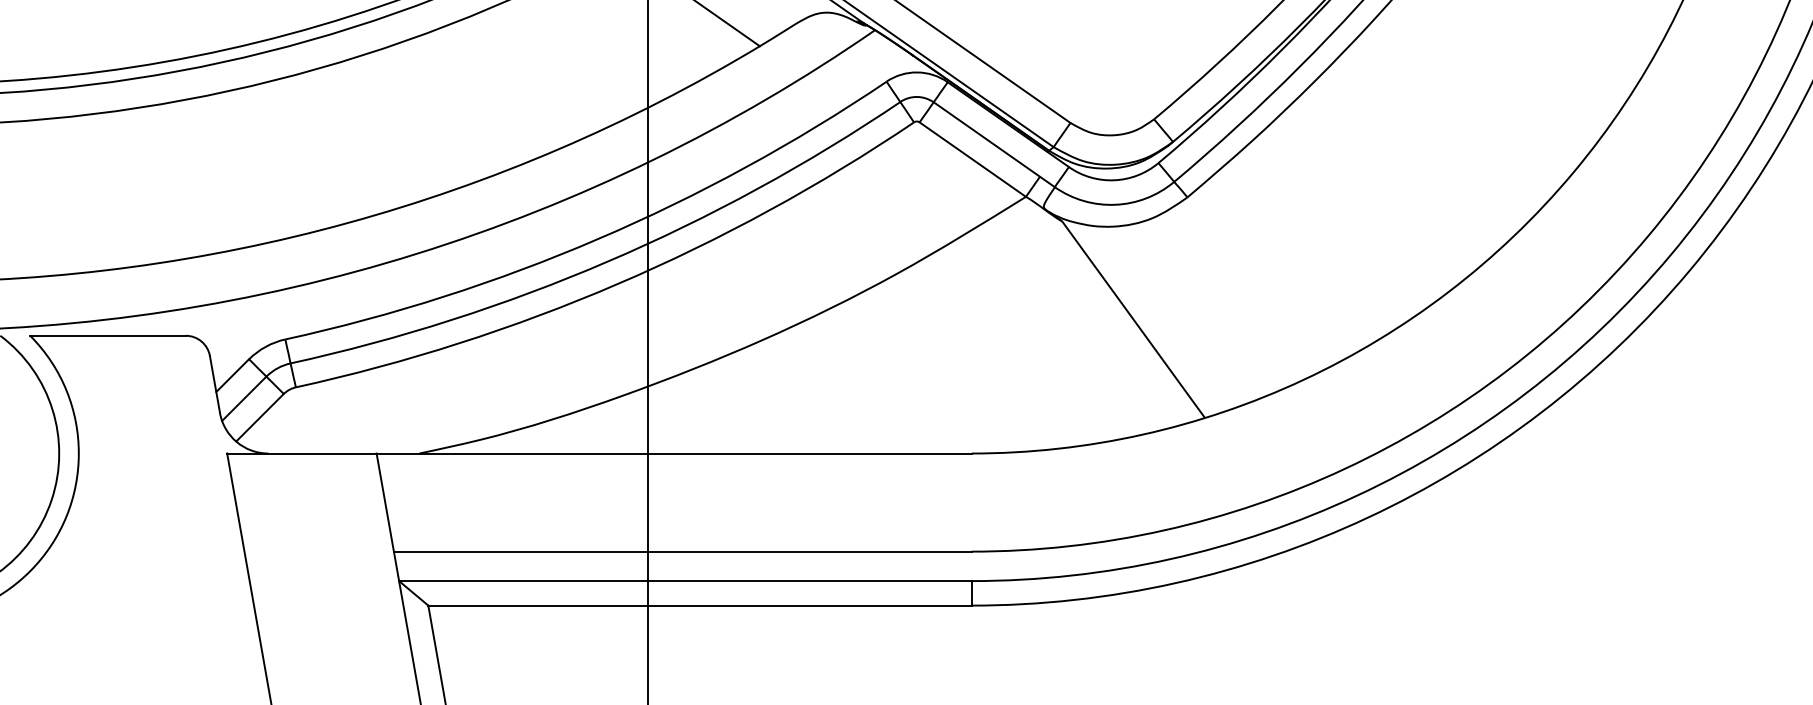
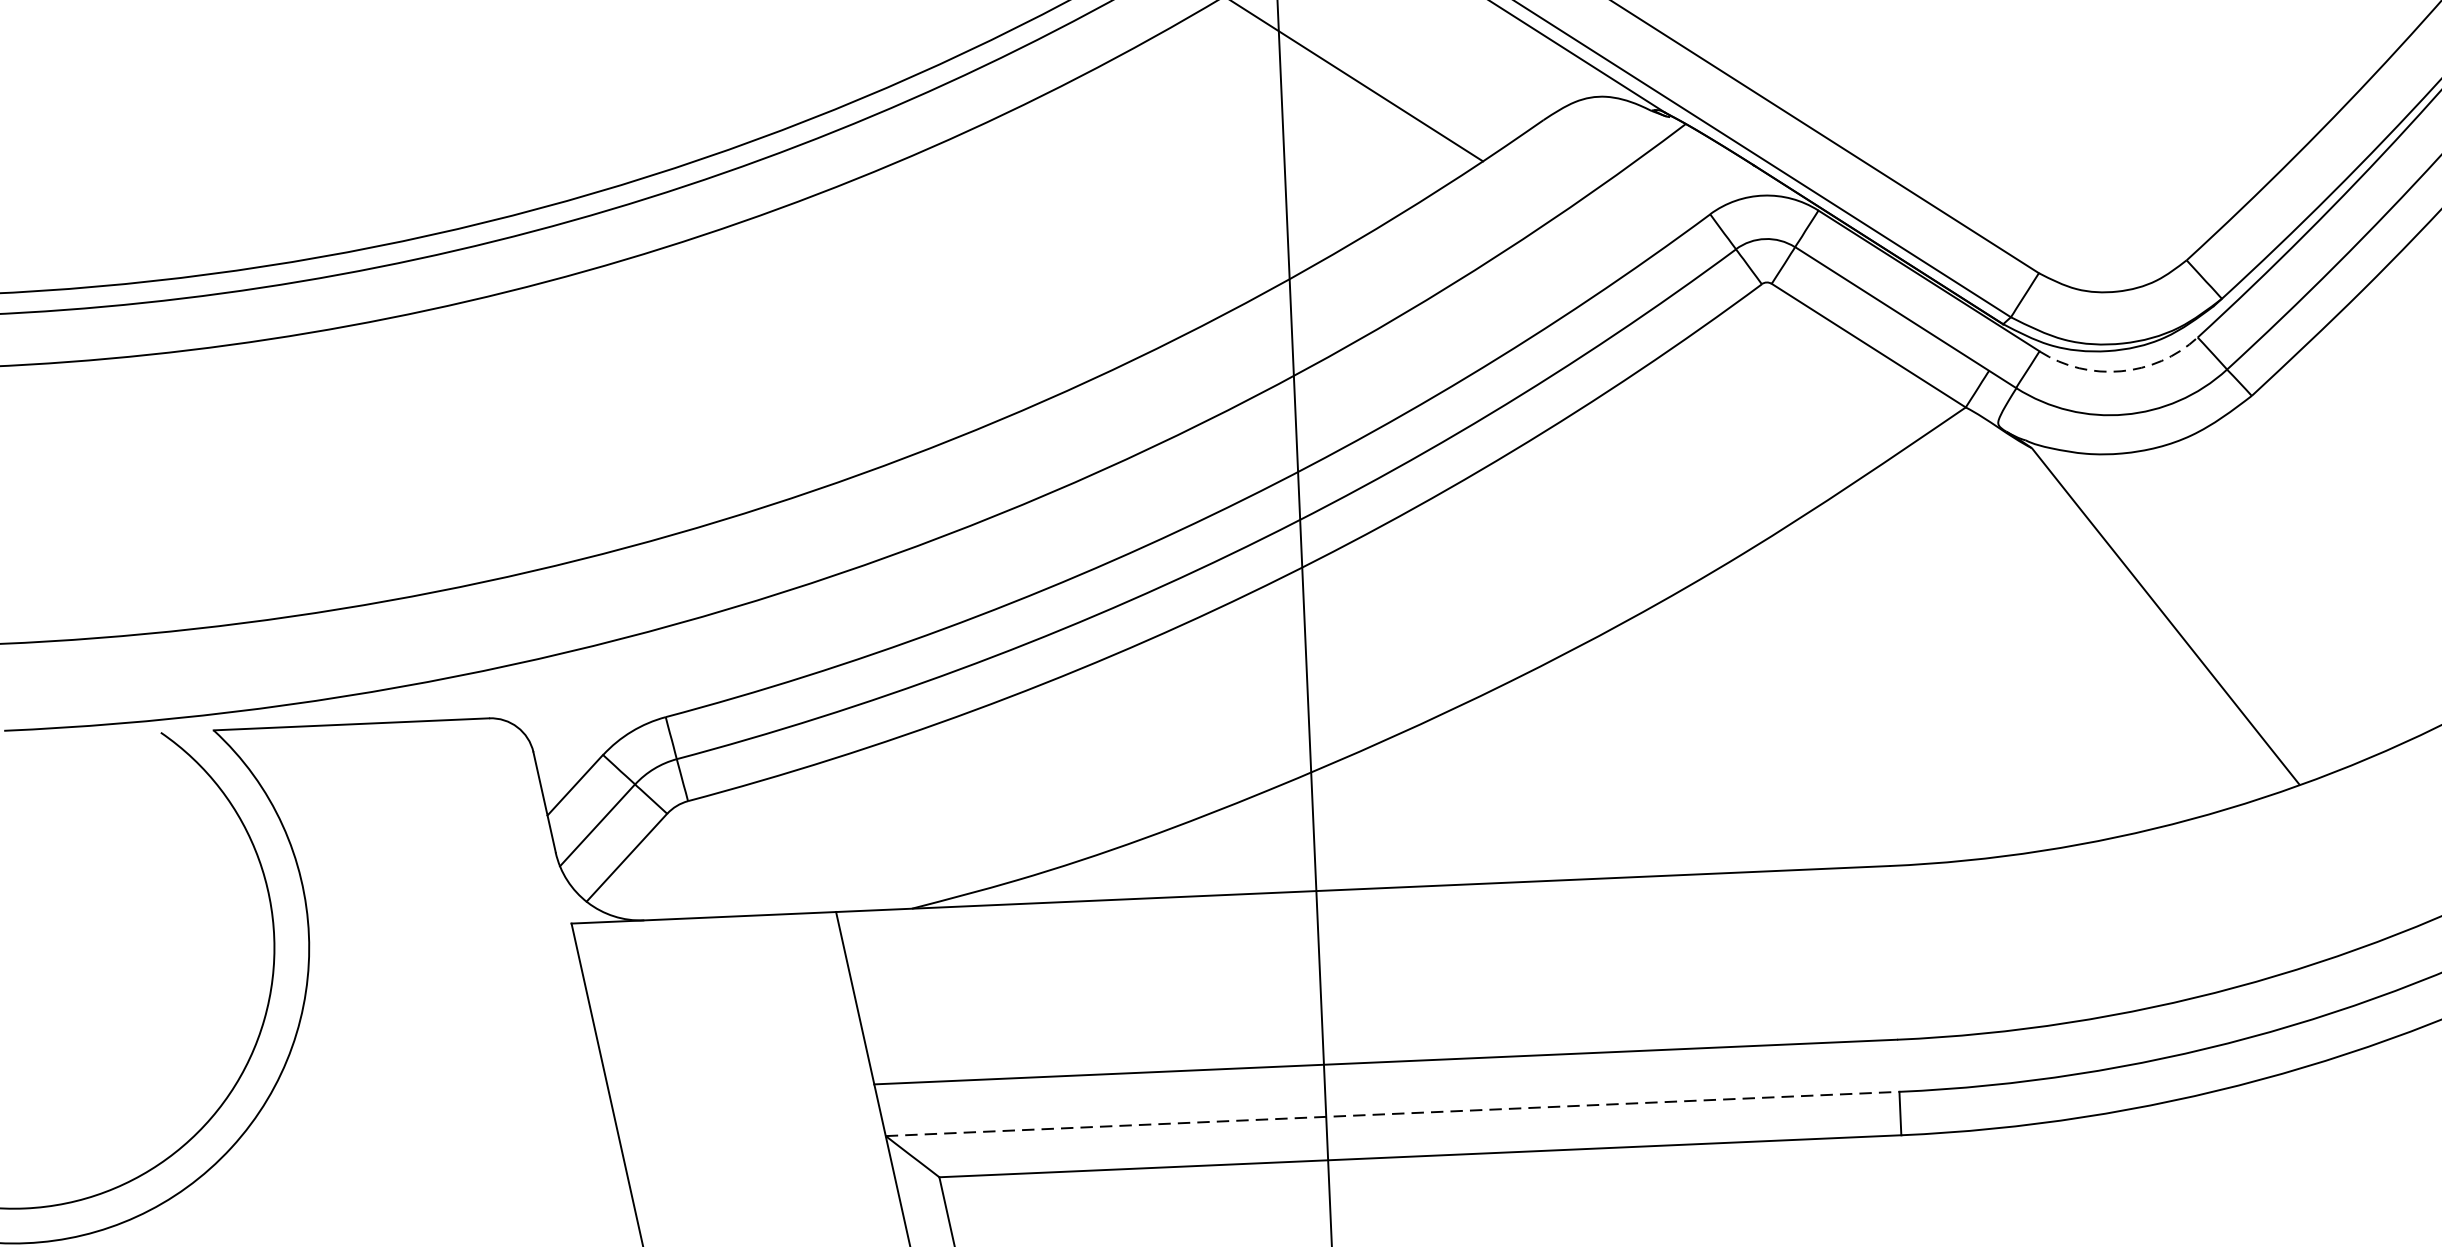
arc: (1114, 180) -> (2121, 371), solid -> dashed
line: (685, 581) -> (1392, 1114), solid -> dashed

